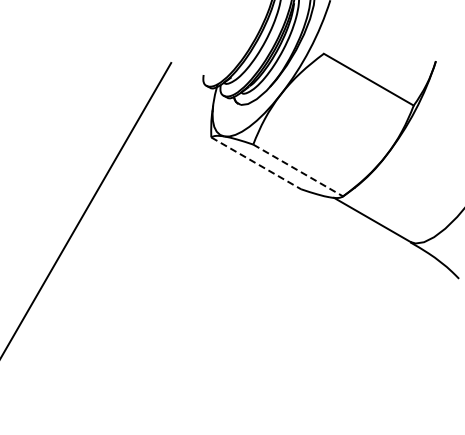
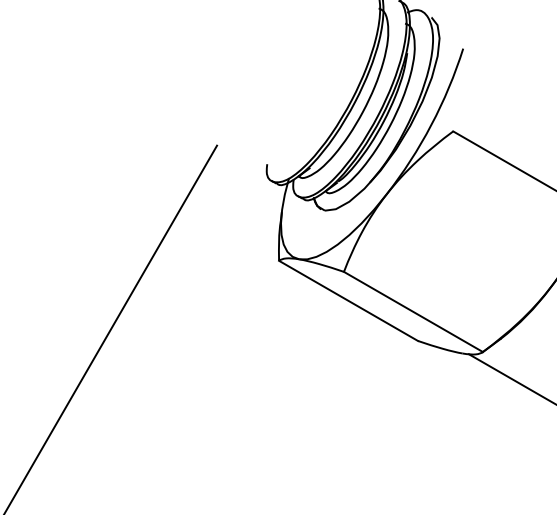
line: (256, 163) -> (348, 301), dashed -> solid
line: (298, 170) -> (413, 311), dashed -> solid

